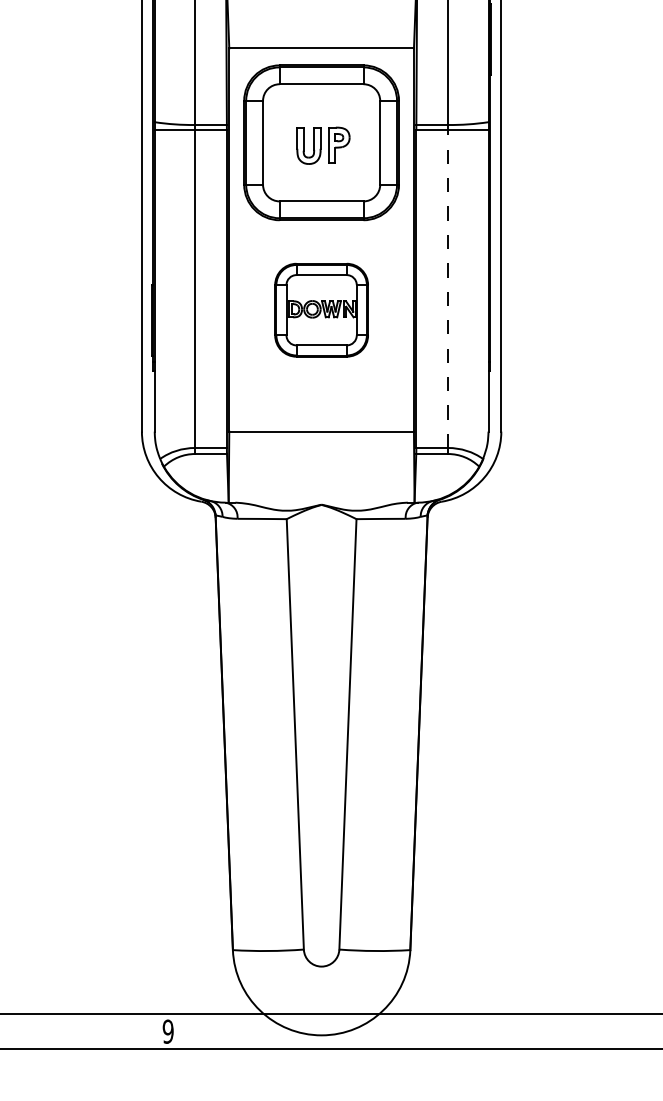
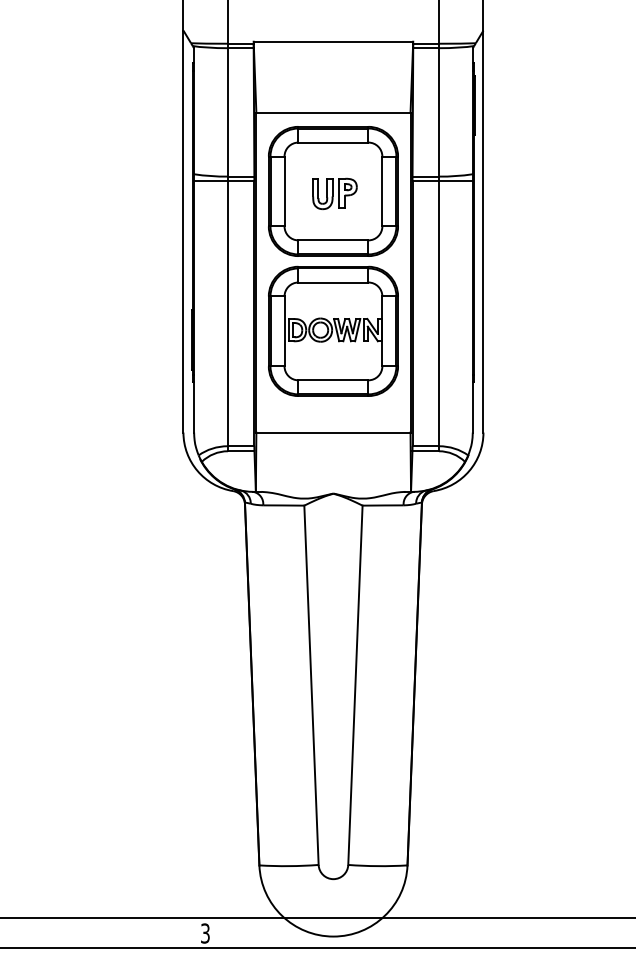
line: (448, 288) -> (439, 313), dashed -> solid
part: (321, 309) -> (333, 330), size x1.67
text: (167, 1031) -> (204, 933), 9 -> 3

